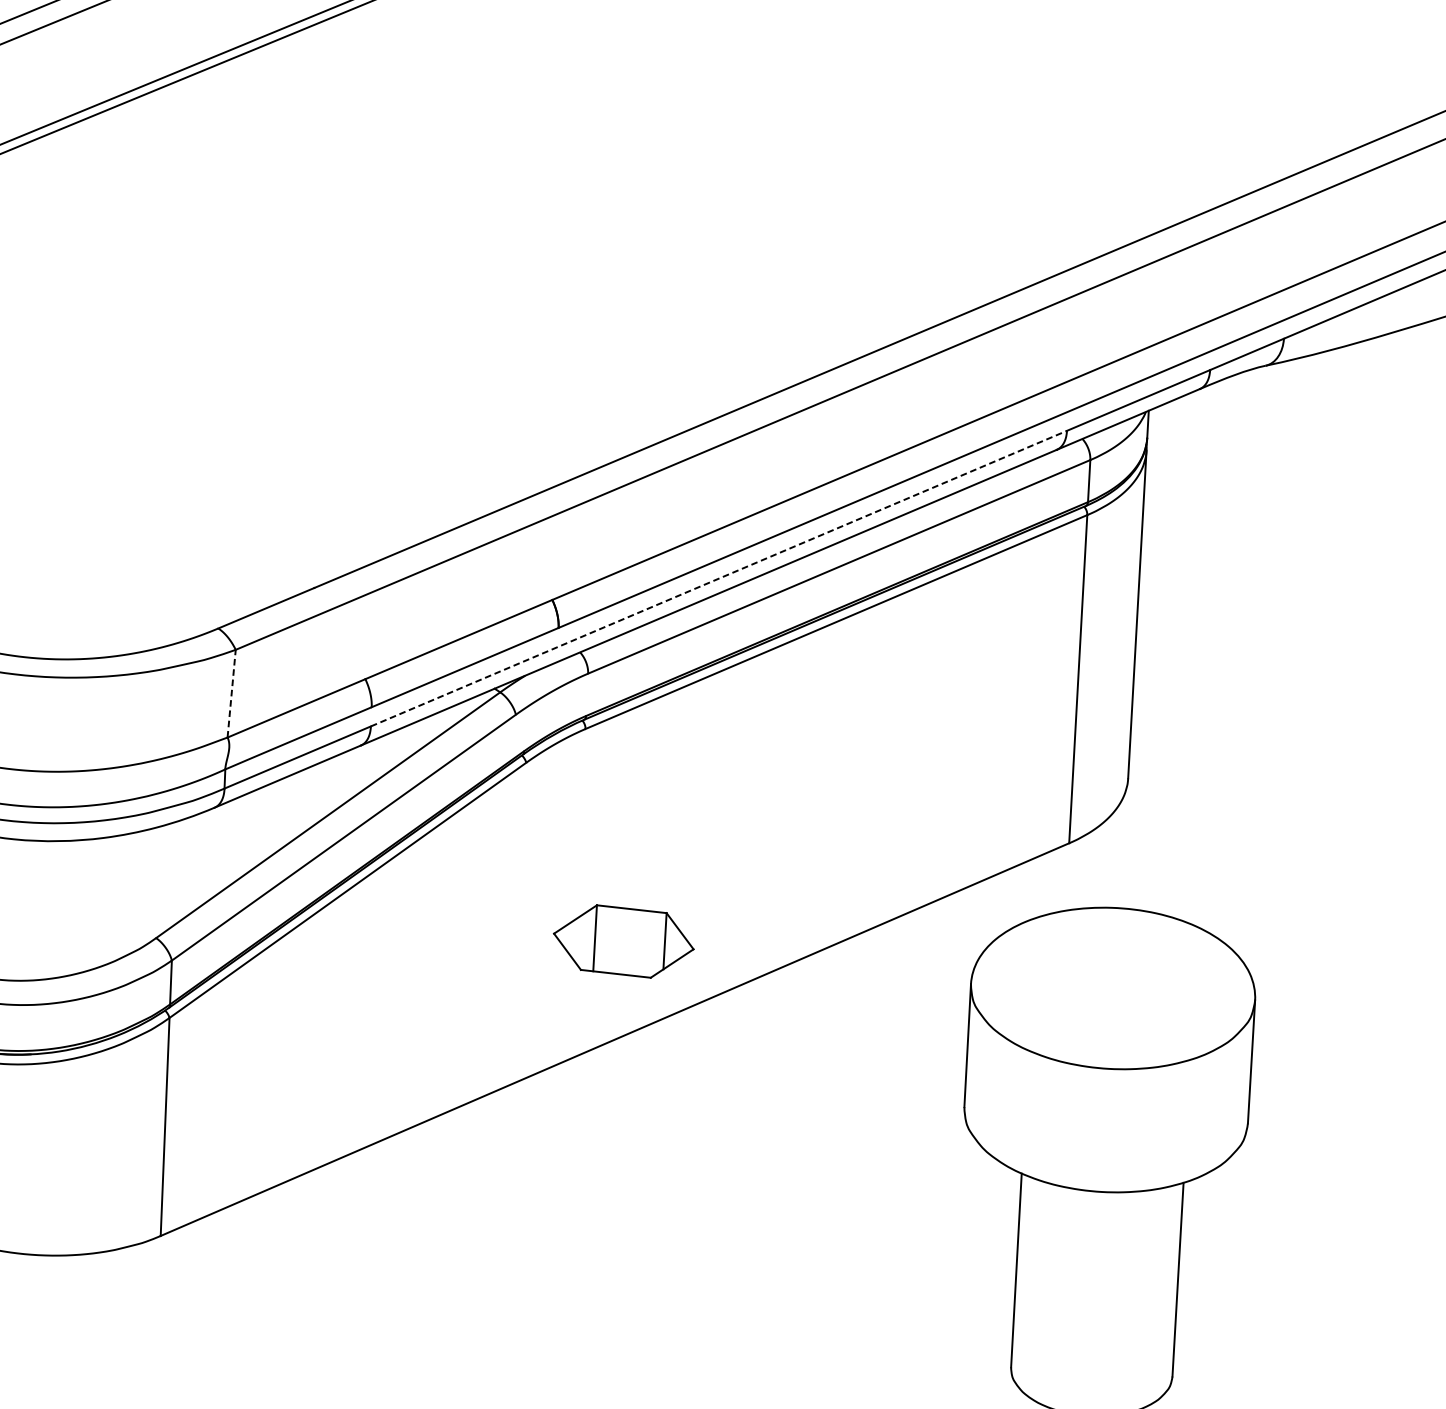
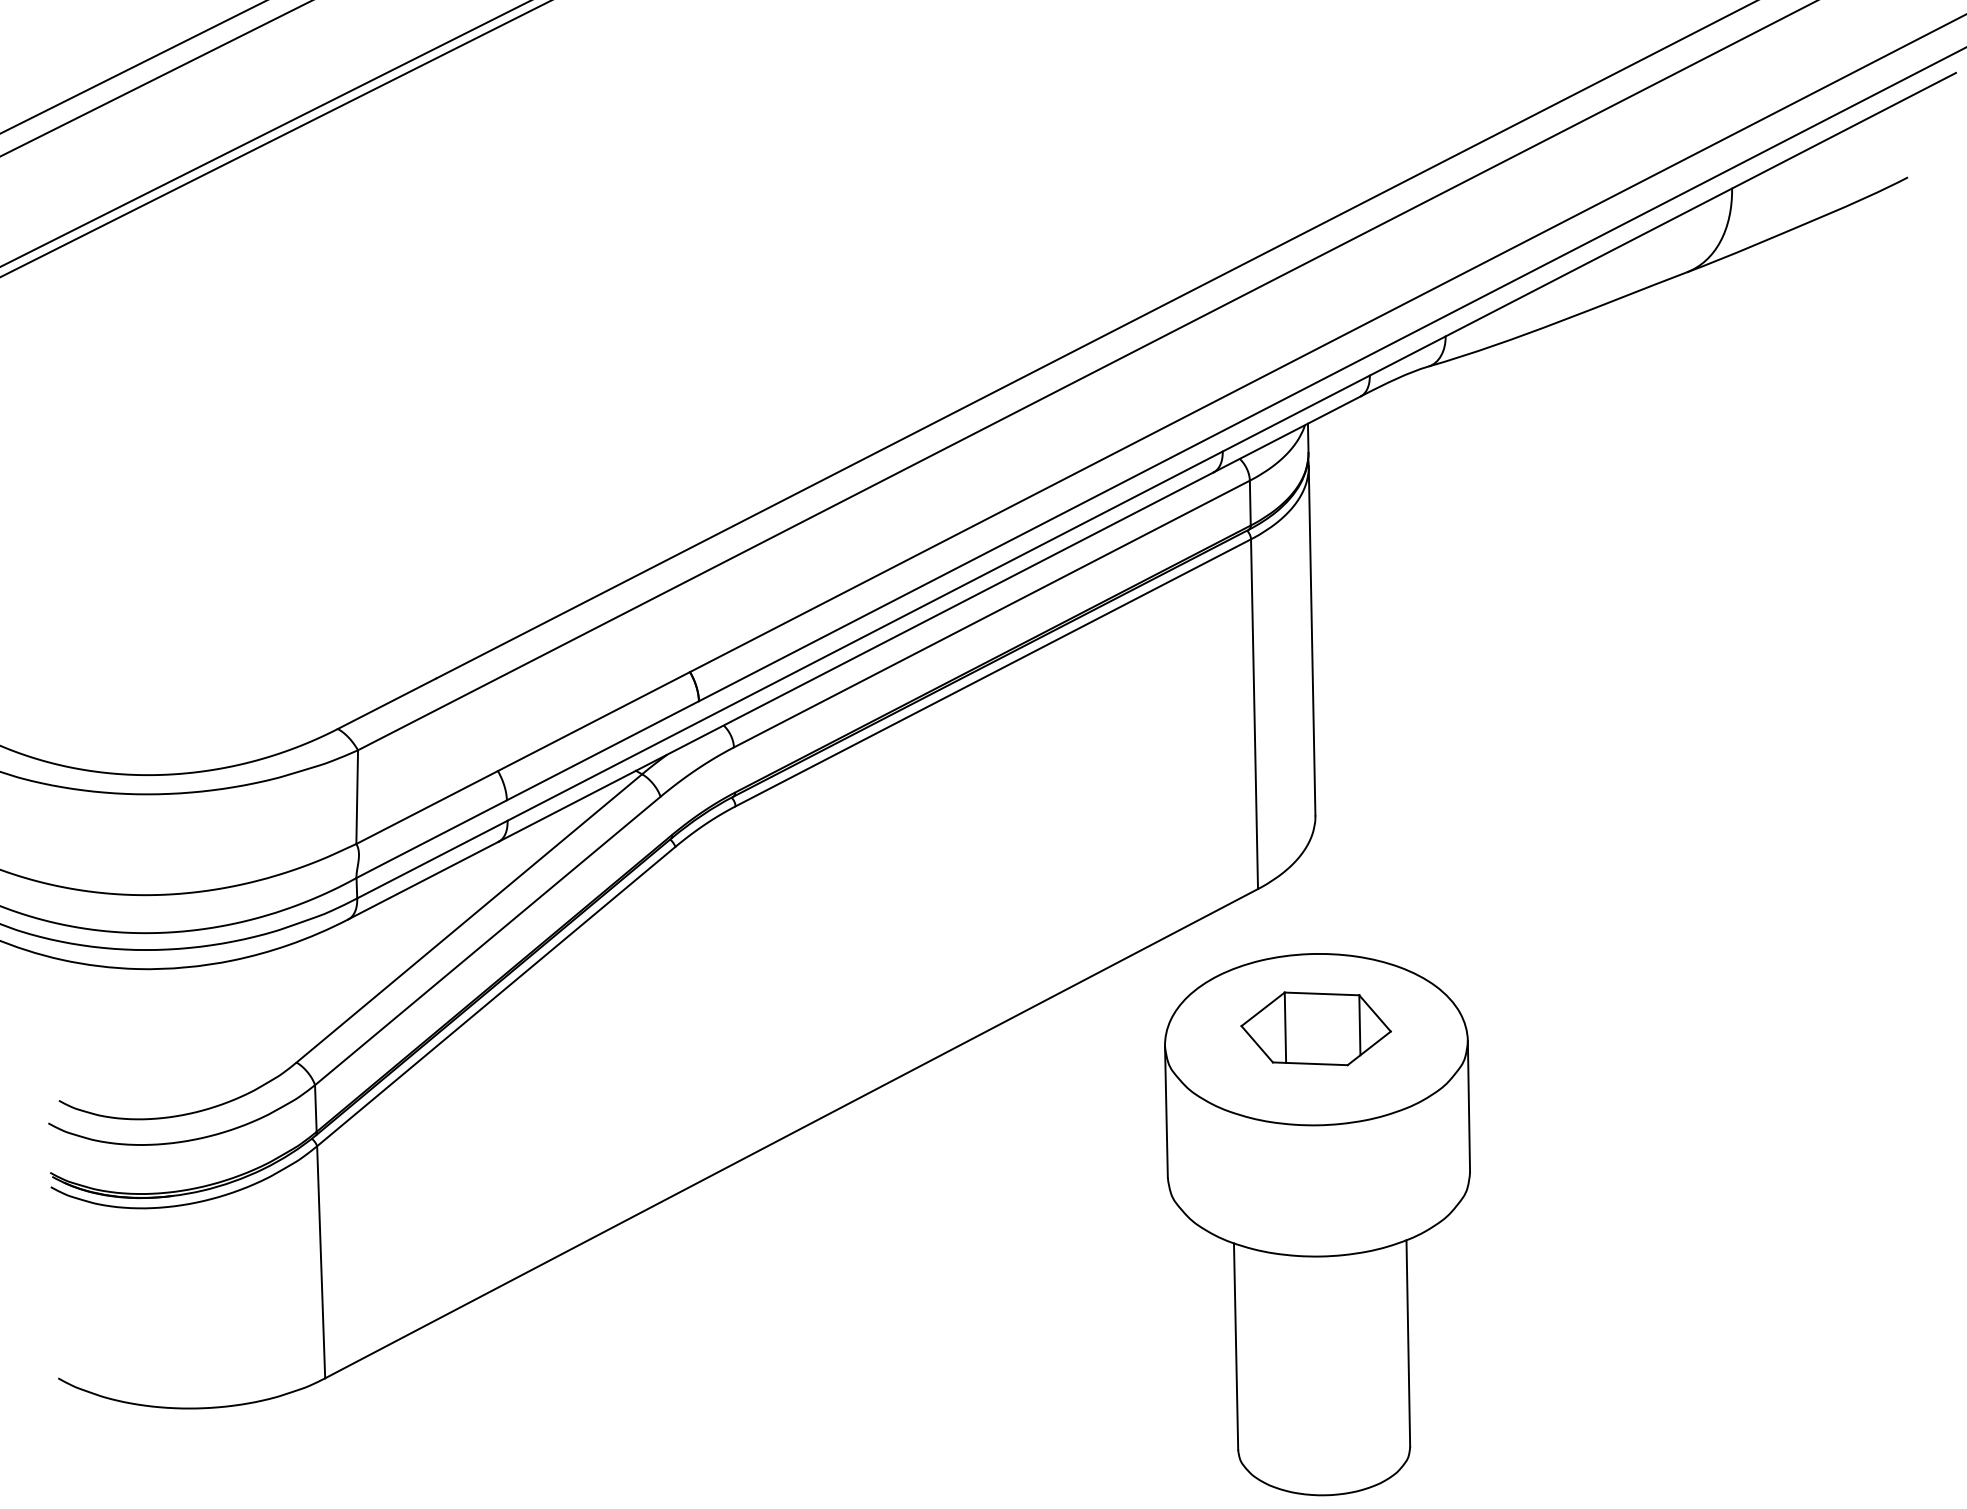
line: (719, 578) -> (865, 635), dashed -> solid
line: (231, 694) -> (357, 797), dashed -> solid
part: (623, 941) -> (1315, 1028), moved

